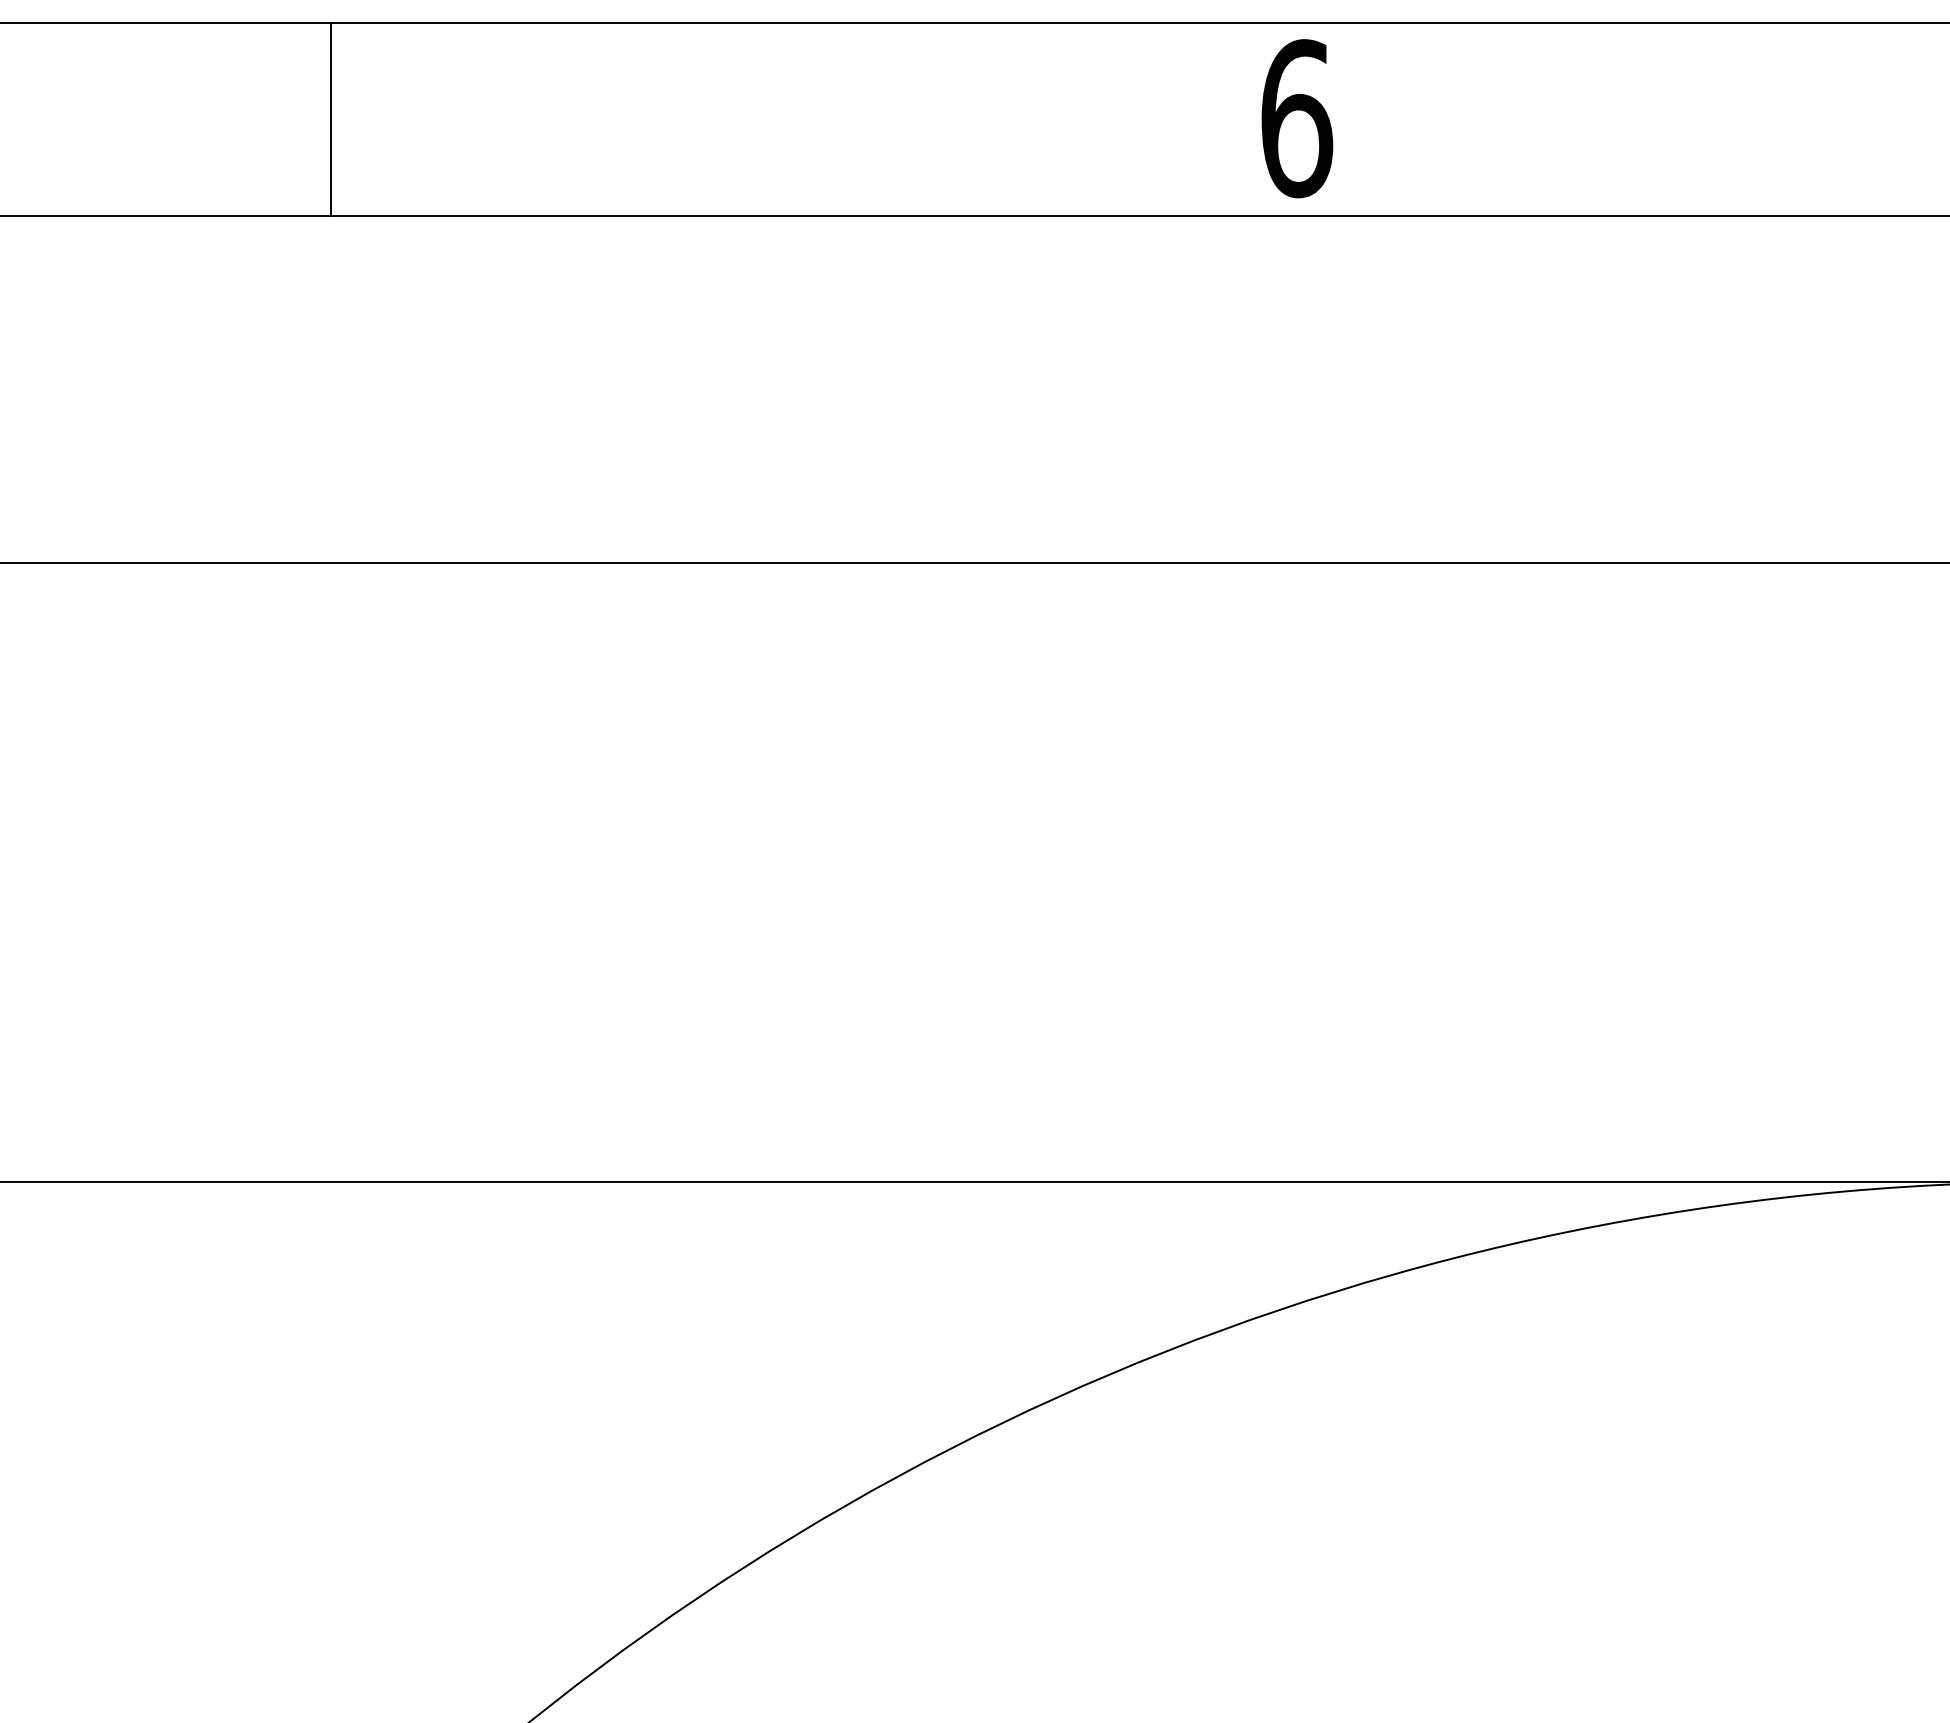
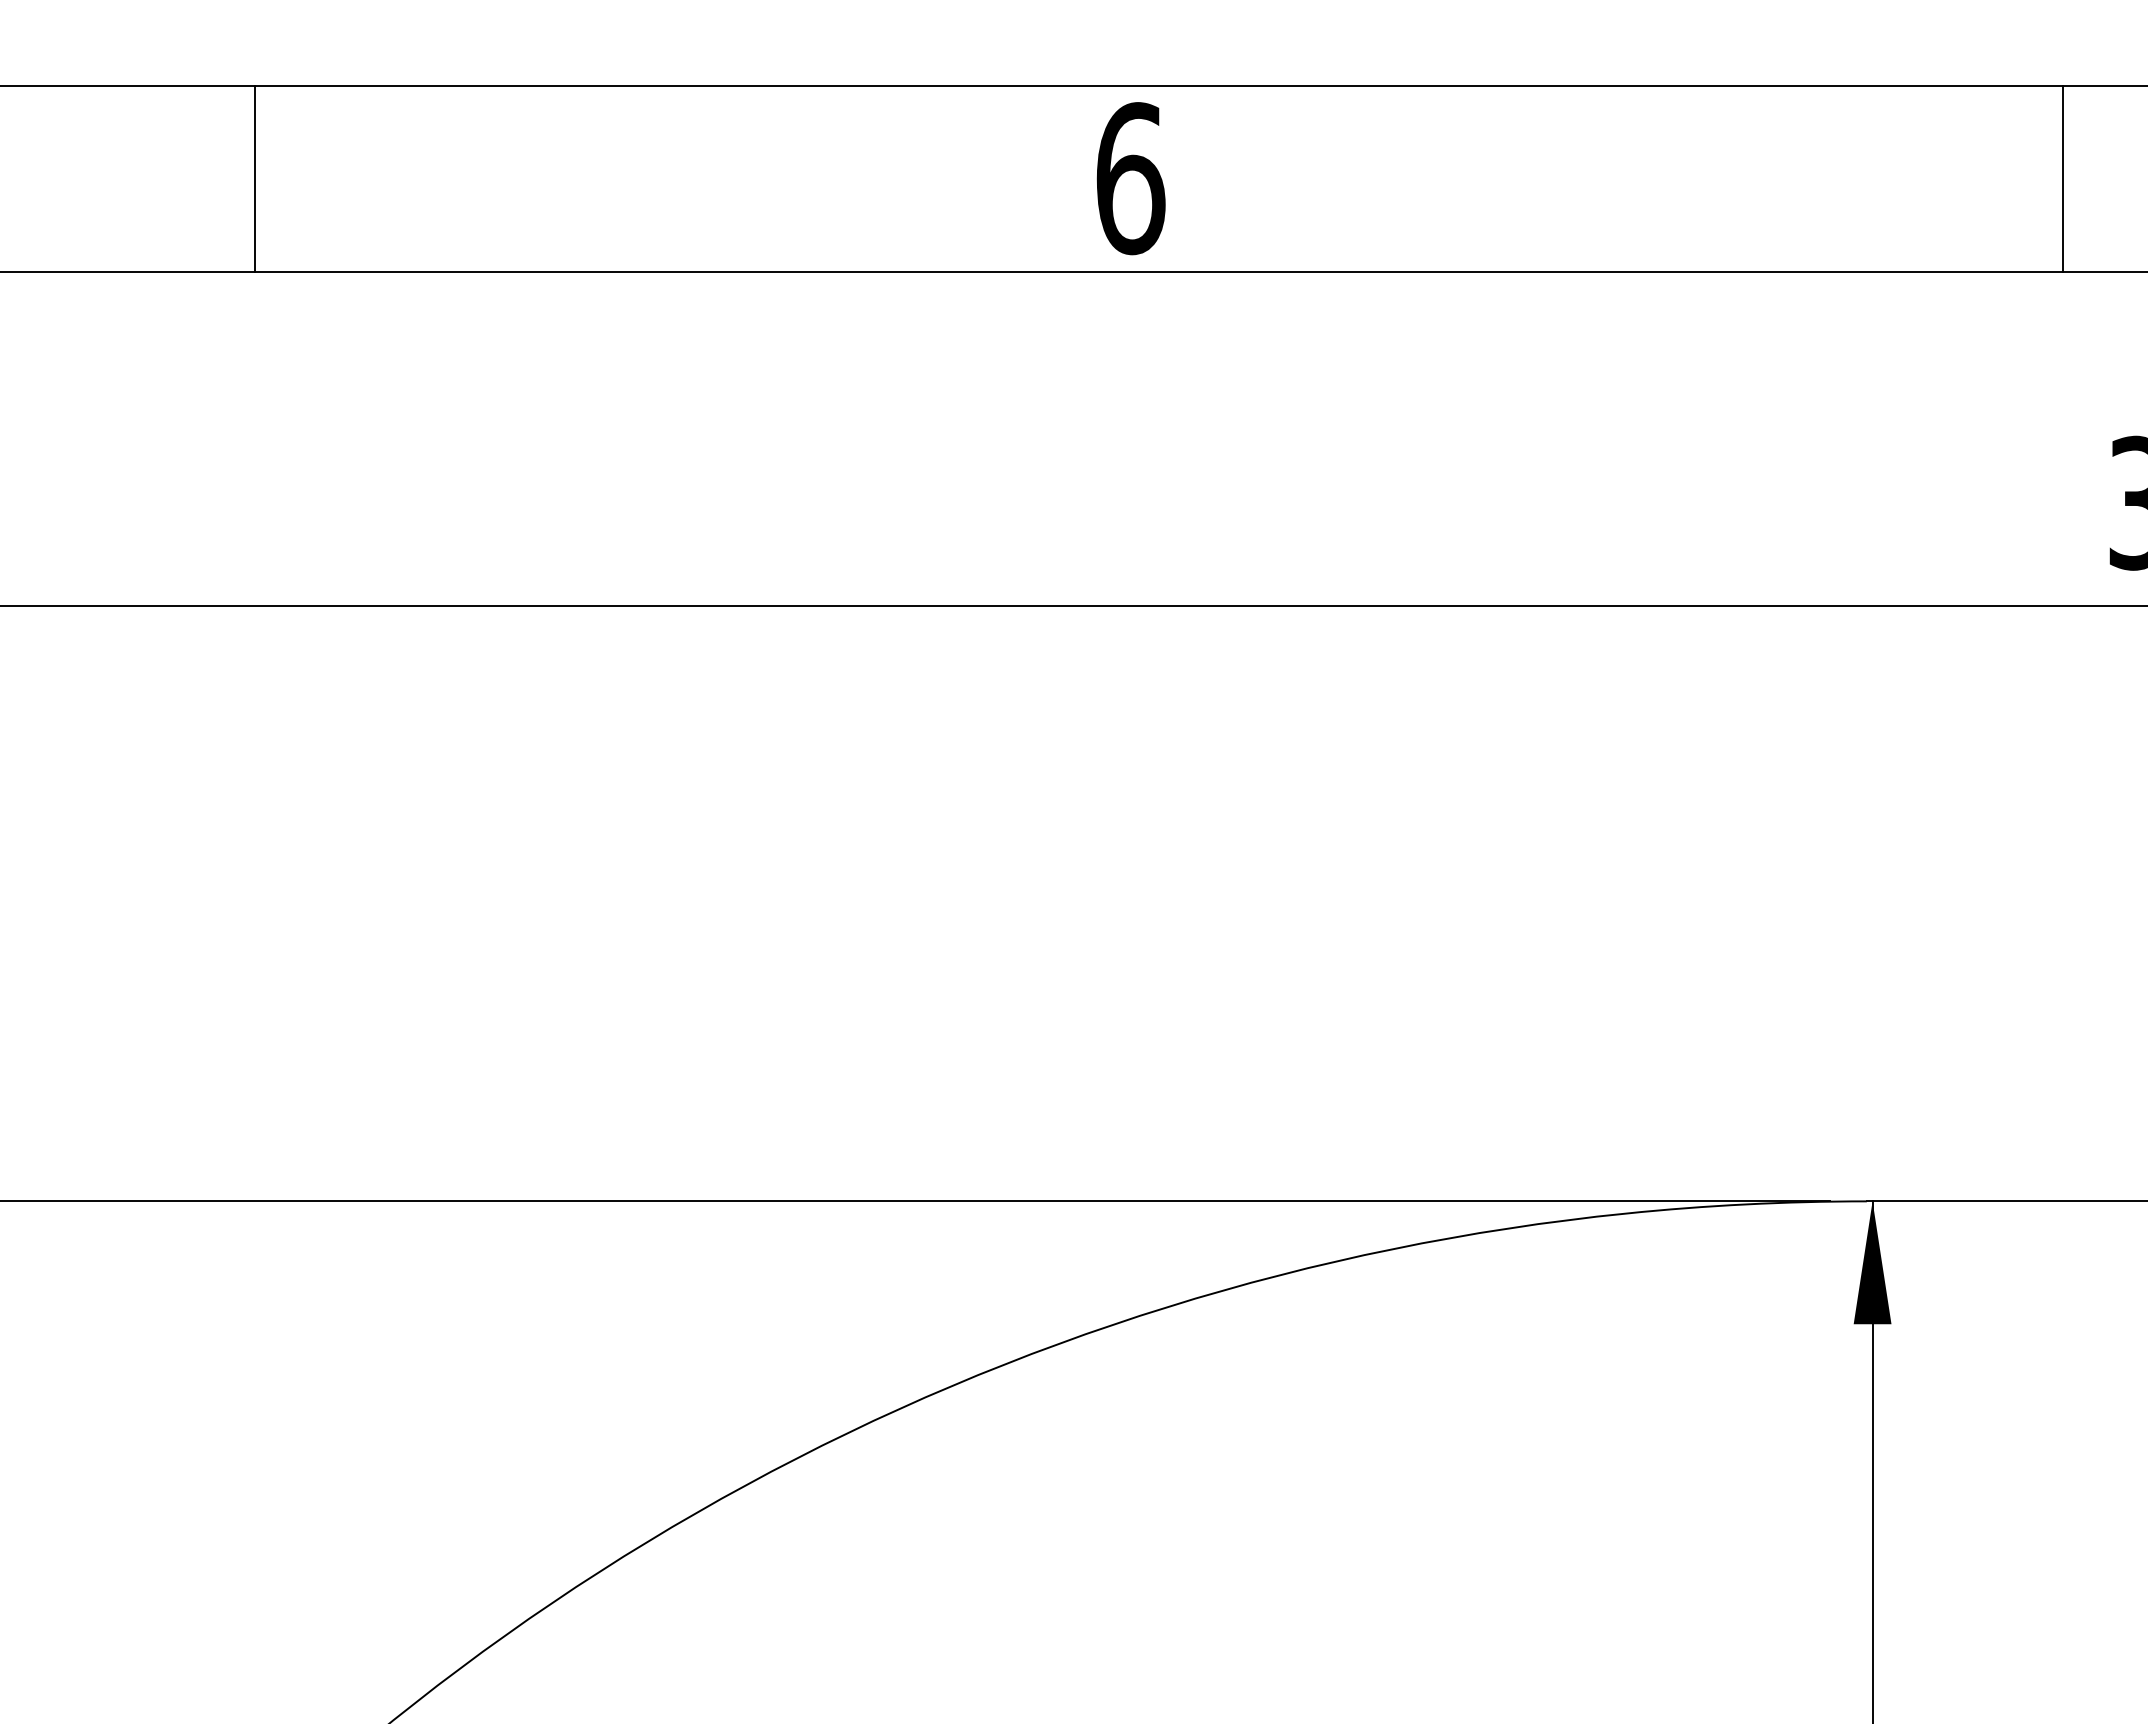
line: (330, 119) -> (254, 179), moved

